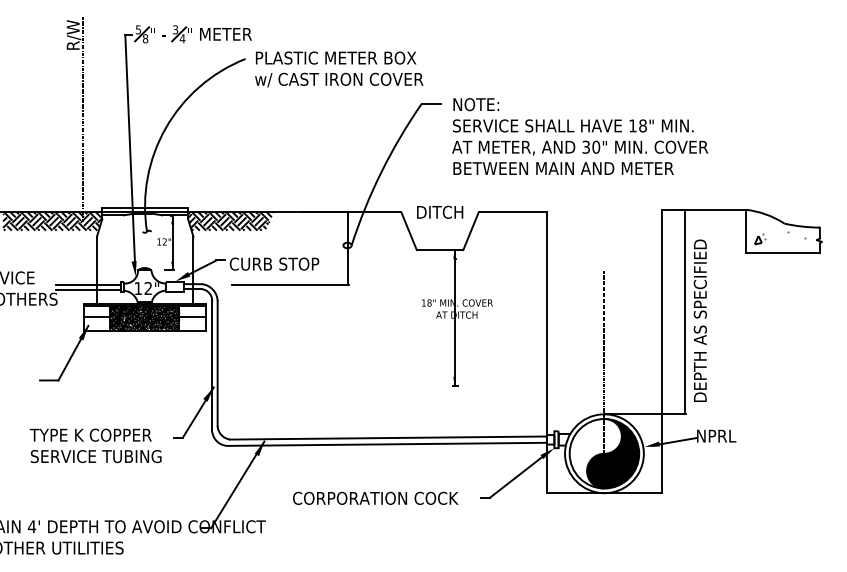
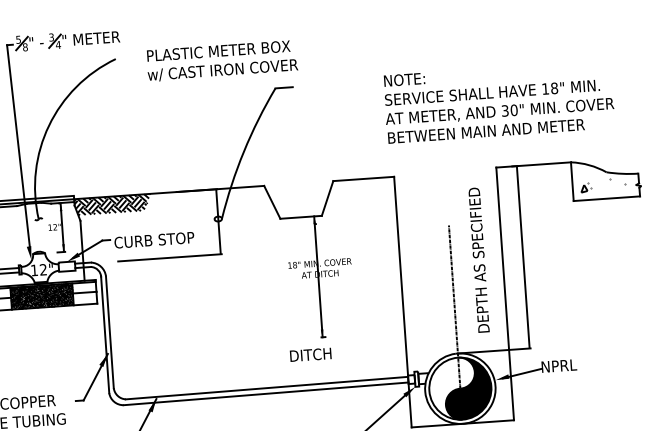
text: (339, 69) -> (222, 61), moved
text: (580, 136) -> (499, 101), moved
text: (440, 211) -> (311, 354), moved
text: (699, 320) -> (478, 259), moved

